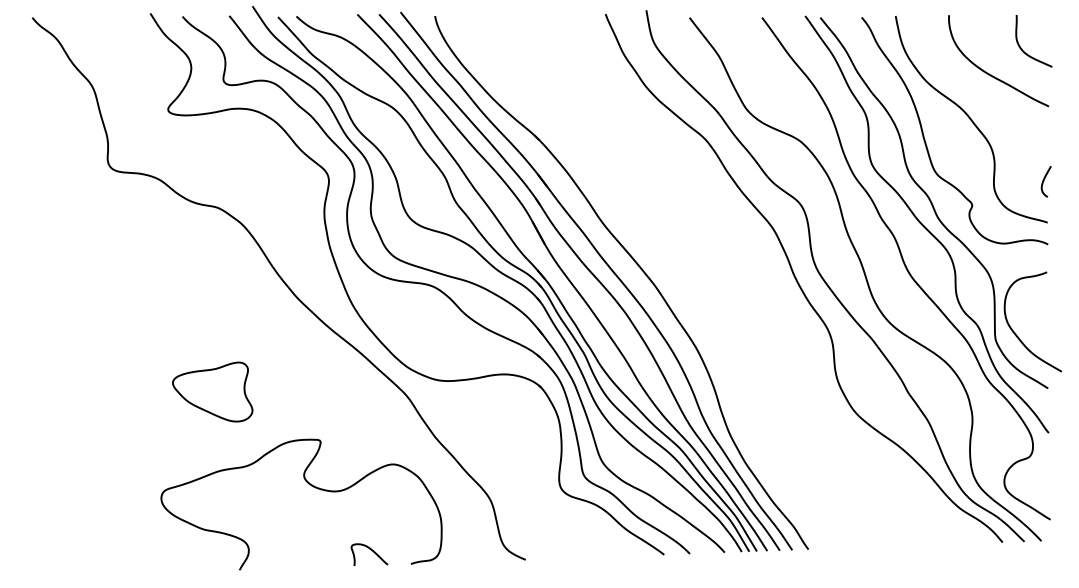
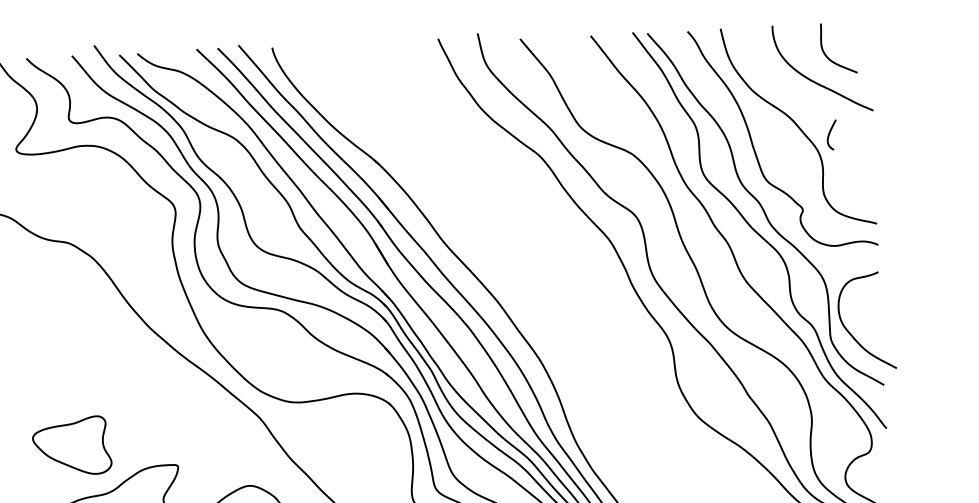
curve: (1022, 48) -> (827, 55), moved
curve: (1044, 181) -> (830, 134), moved
part: (212, 391) -> (71, 445), moved

